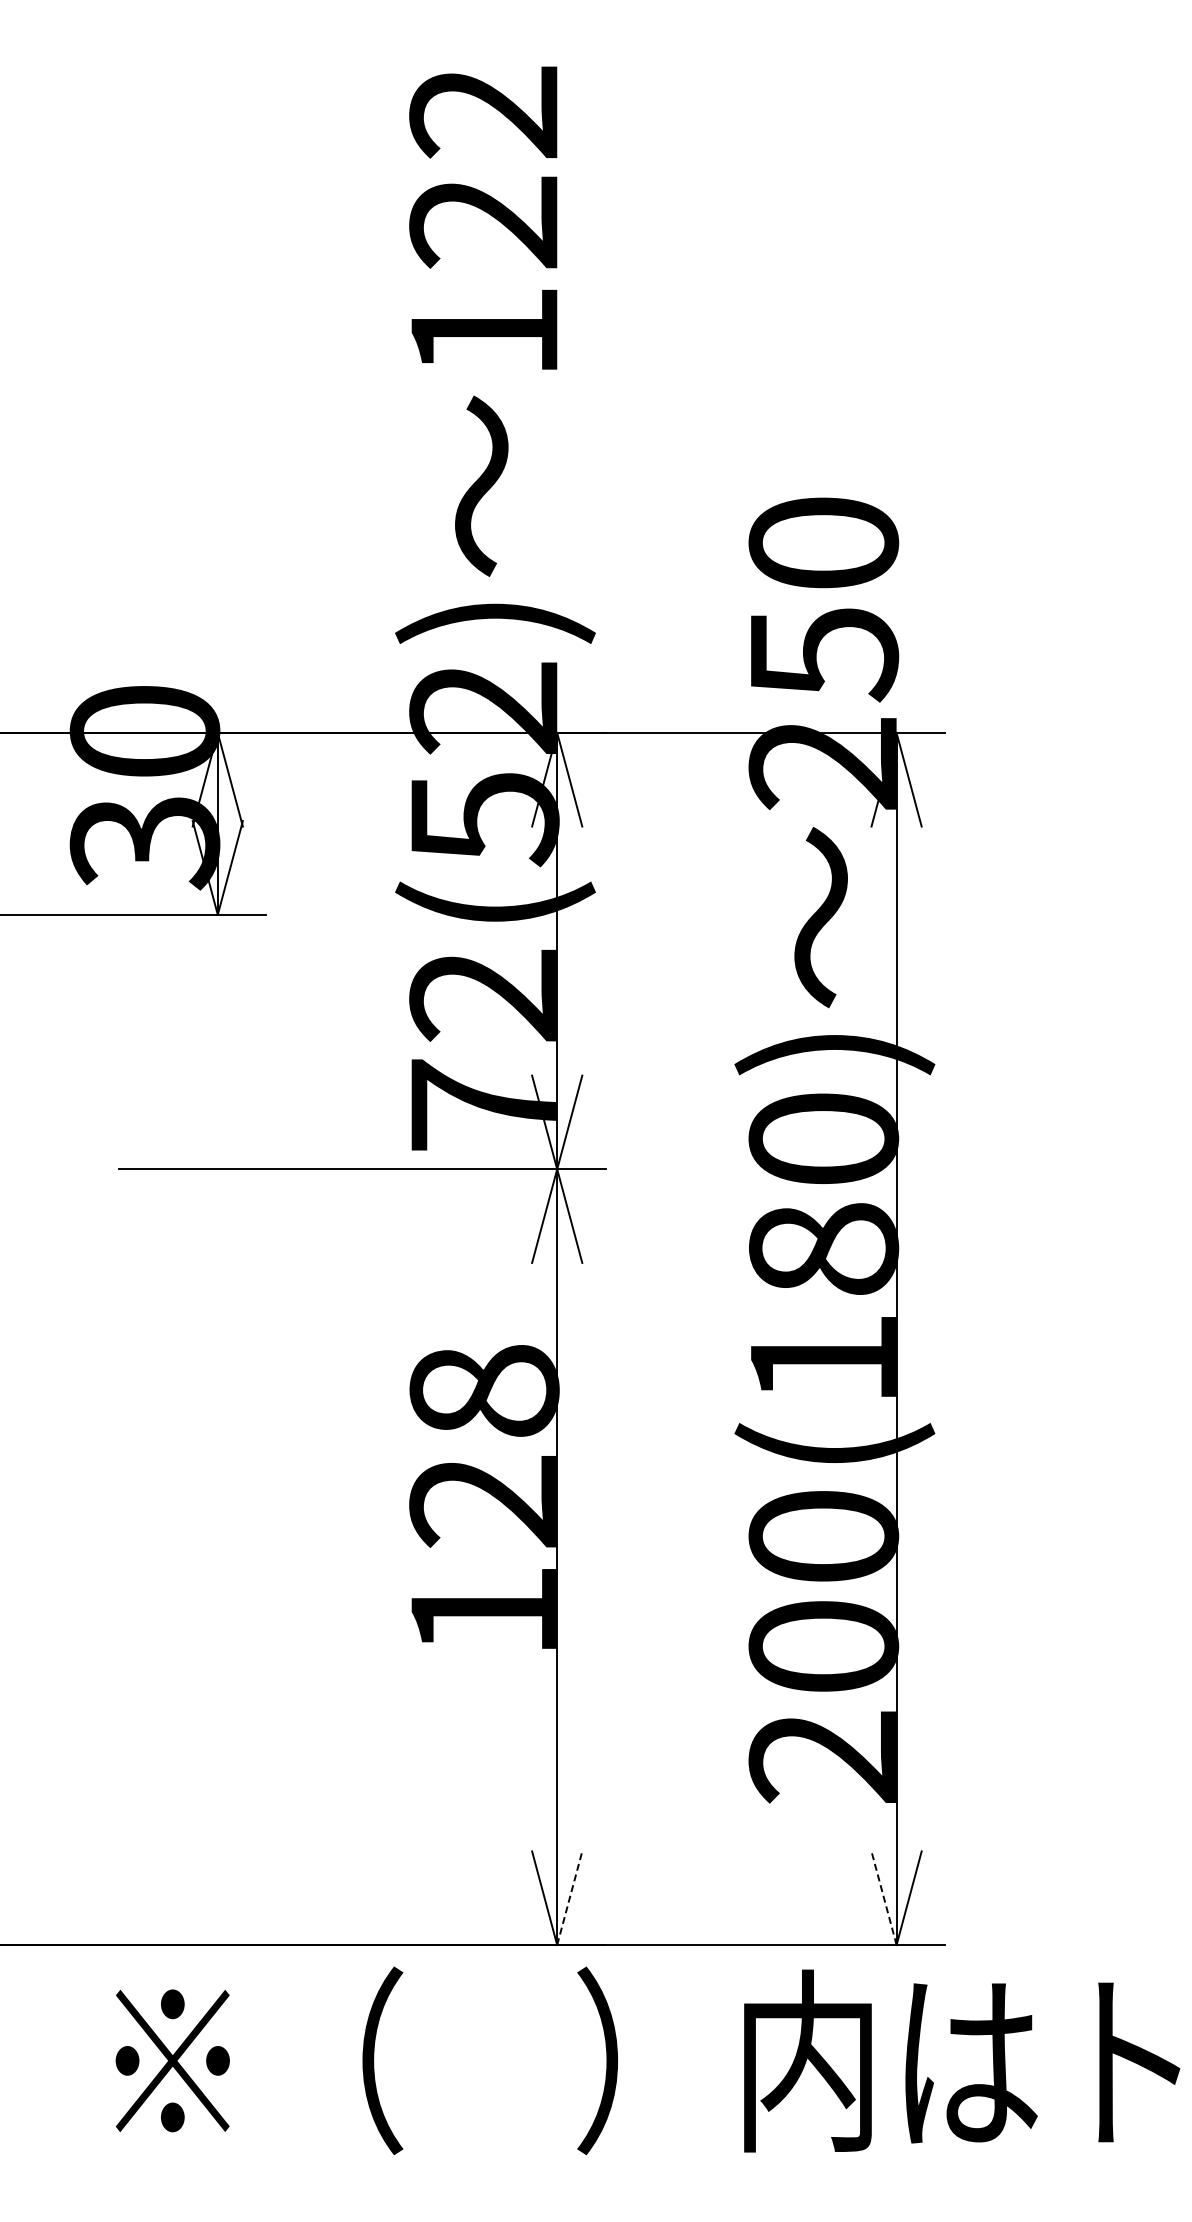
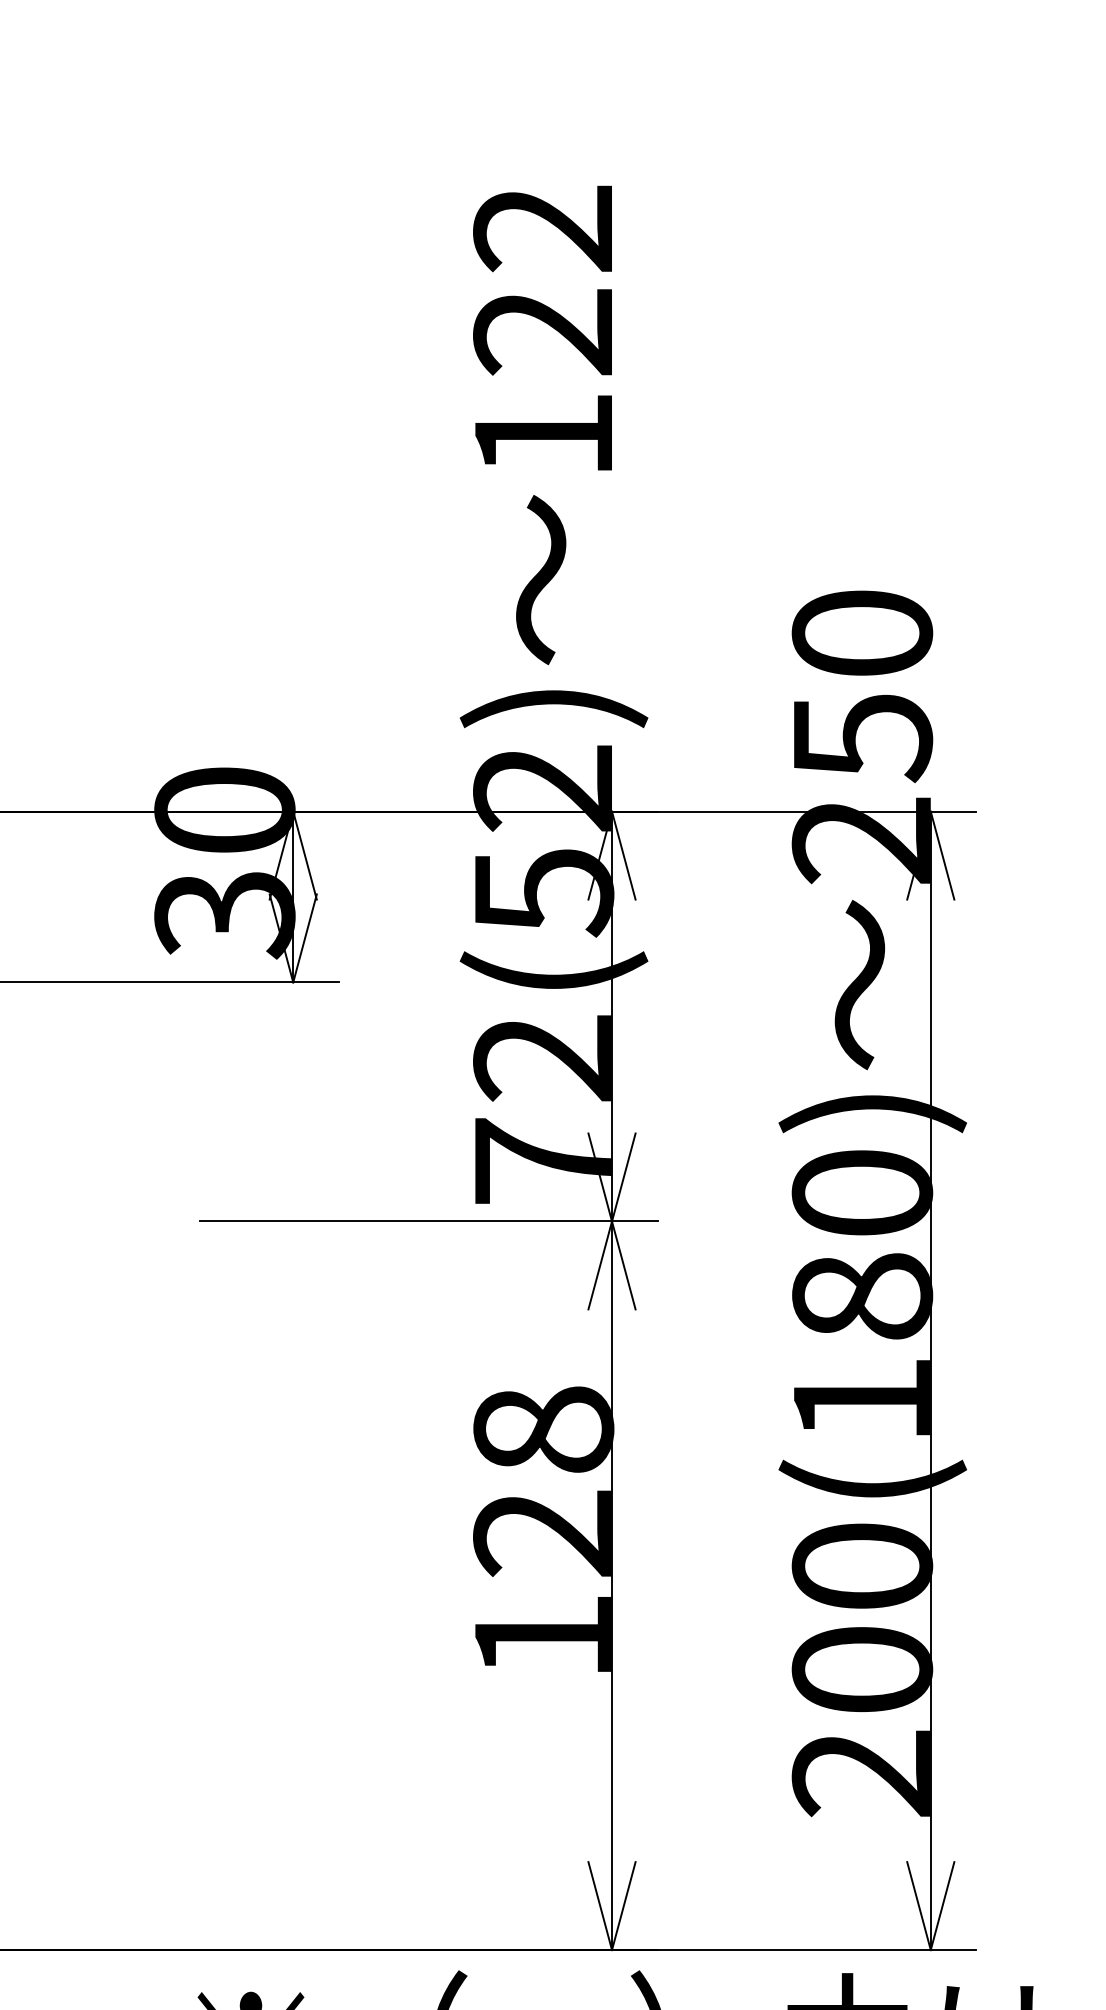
line: (569, 1897) -> (623, 1905), dashed -> solid
line: (883, 1897) -> (918, 1905), dashed -> solid

